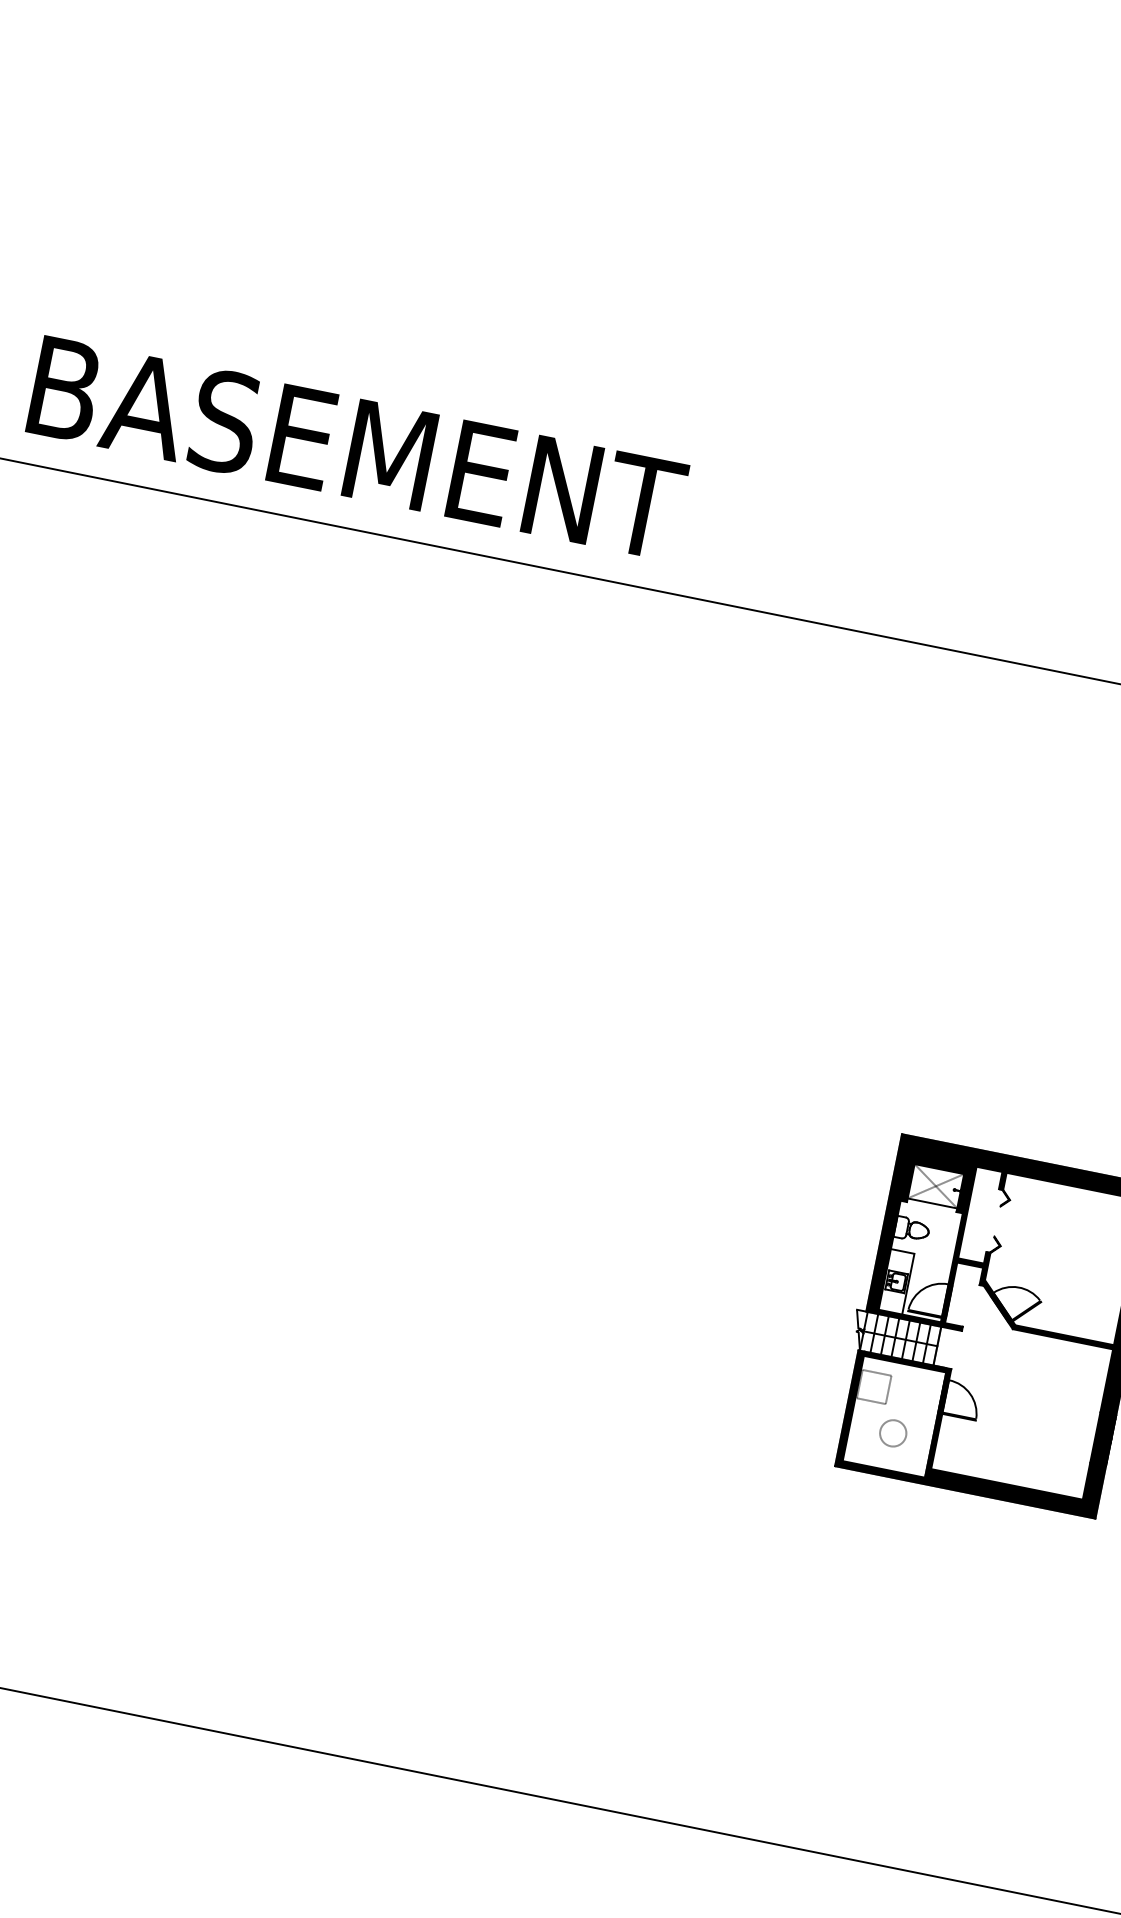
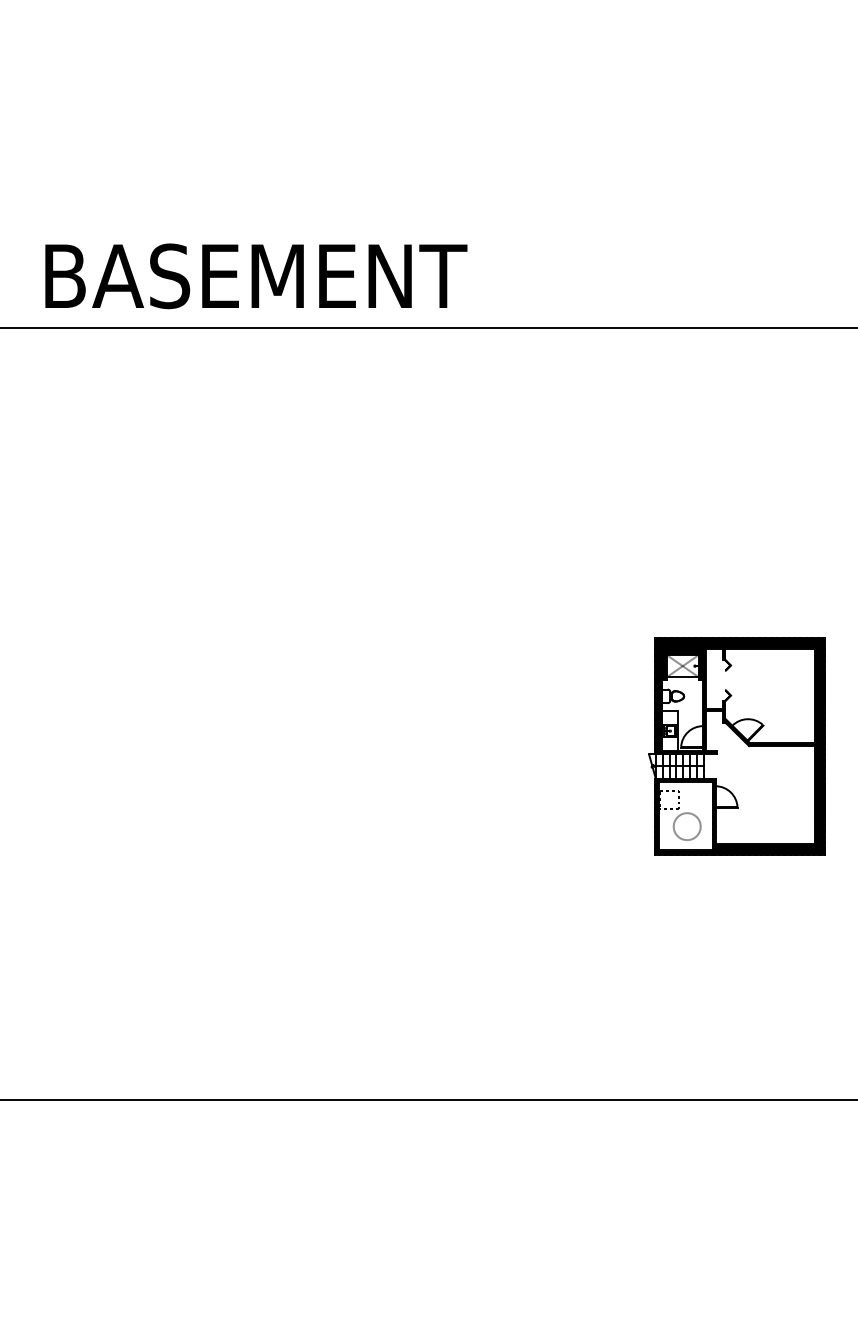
text: (357, 448) -> (256, 276), moved
circle: (892, 1432) -> (686, 826), size x1.6

